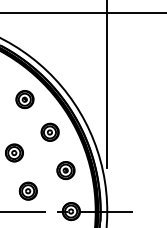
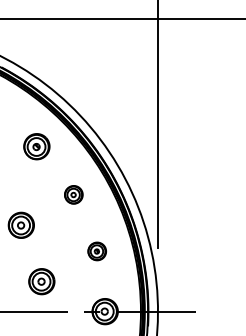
part: (49, 131) -> (72, 193), size x0.7
part: (65, 170) -> (96, 251), size x0.7

